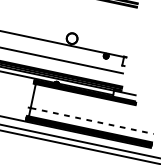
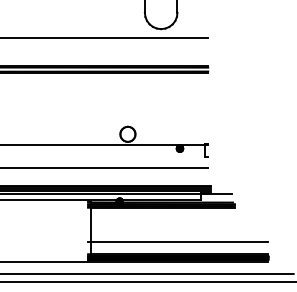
line: (92, 121) -> (179, 242), dashed -> solid

